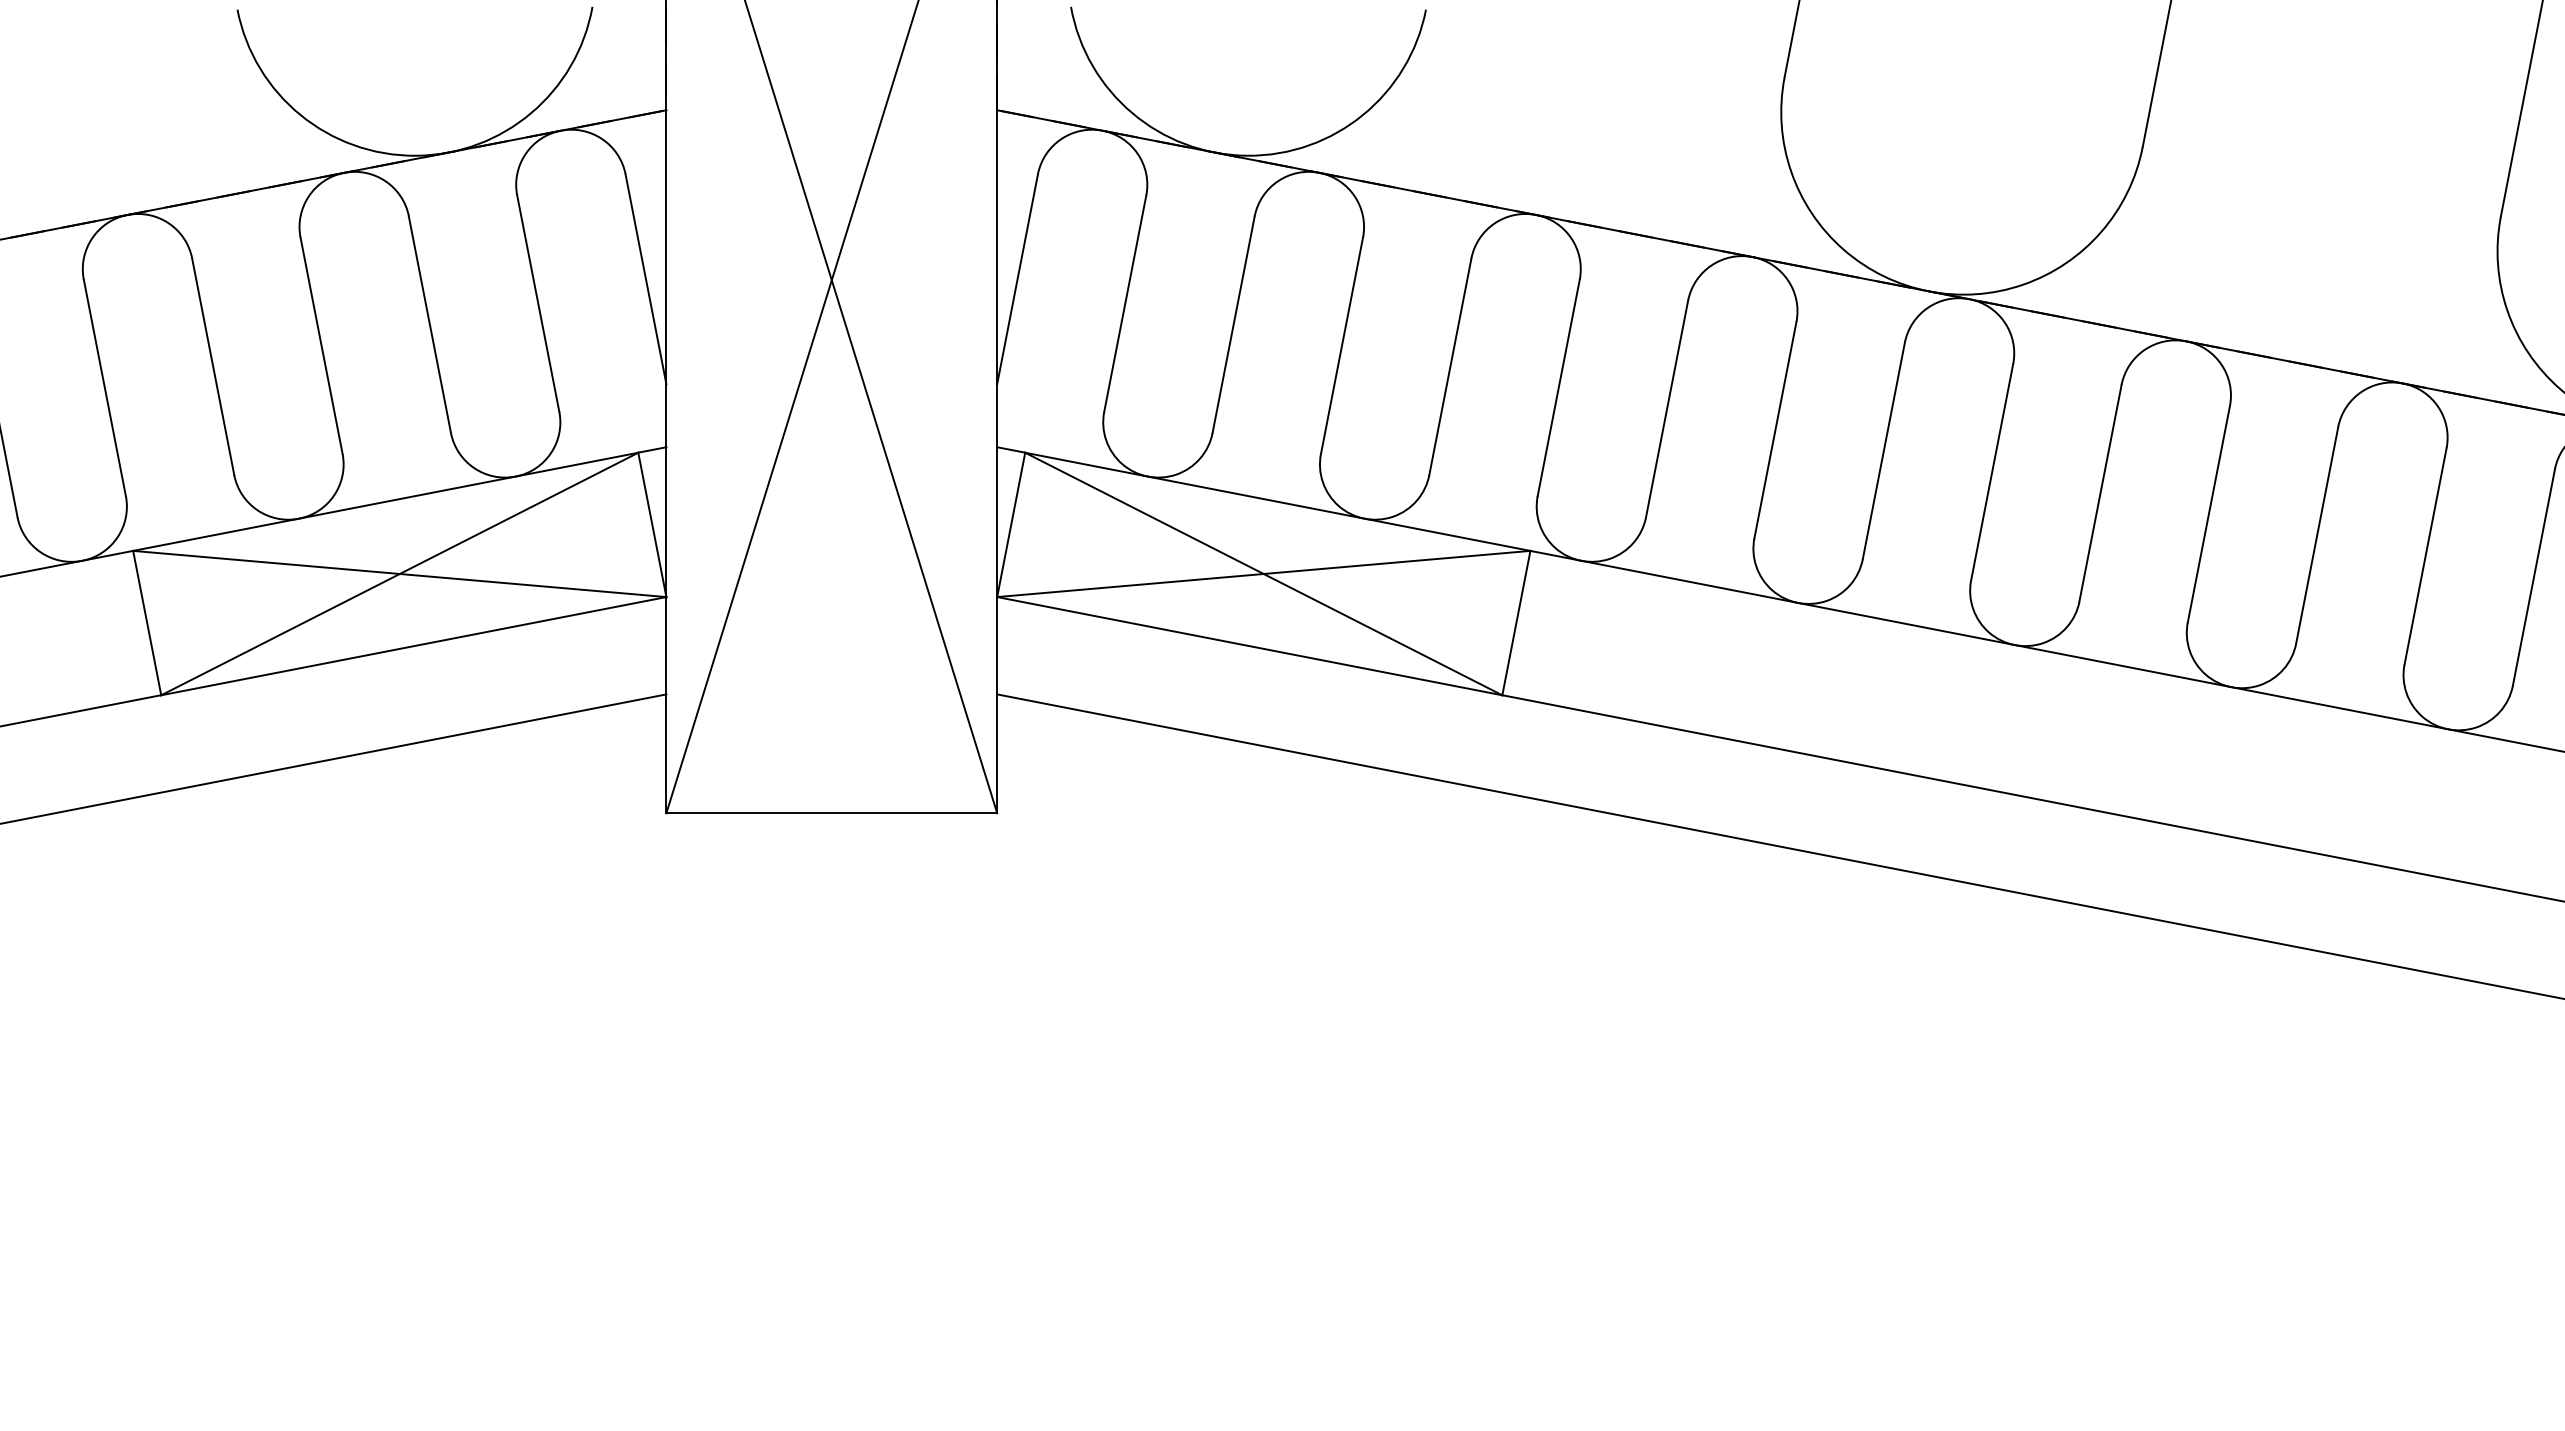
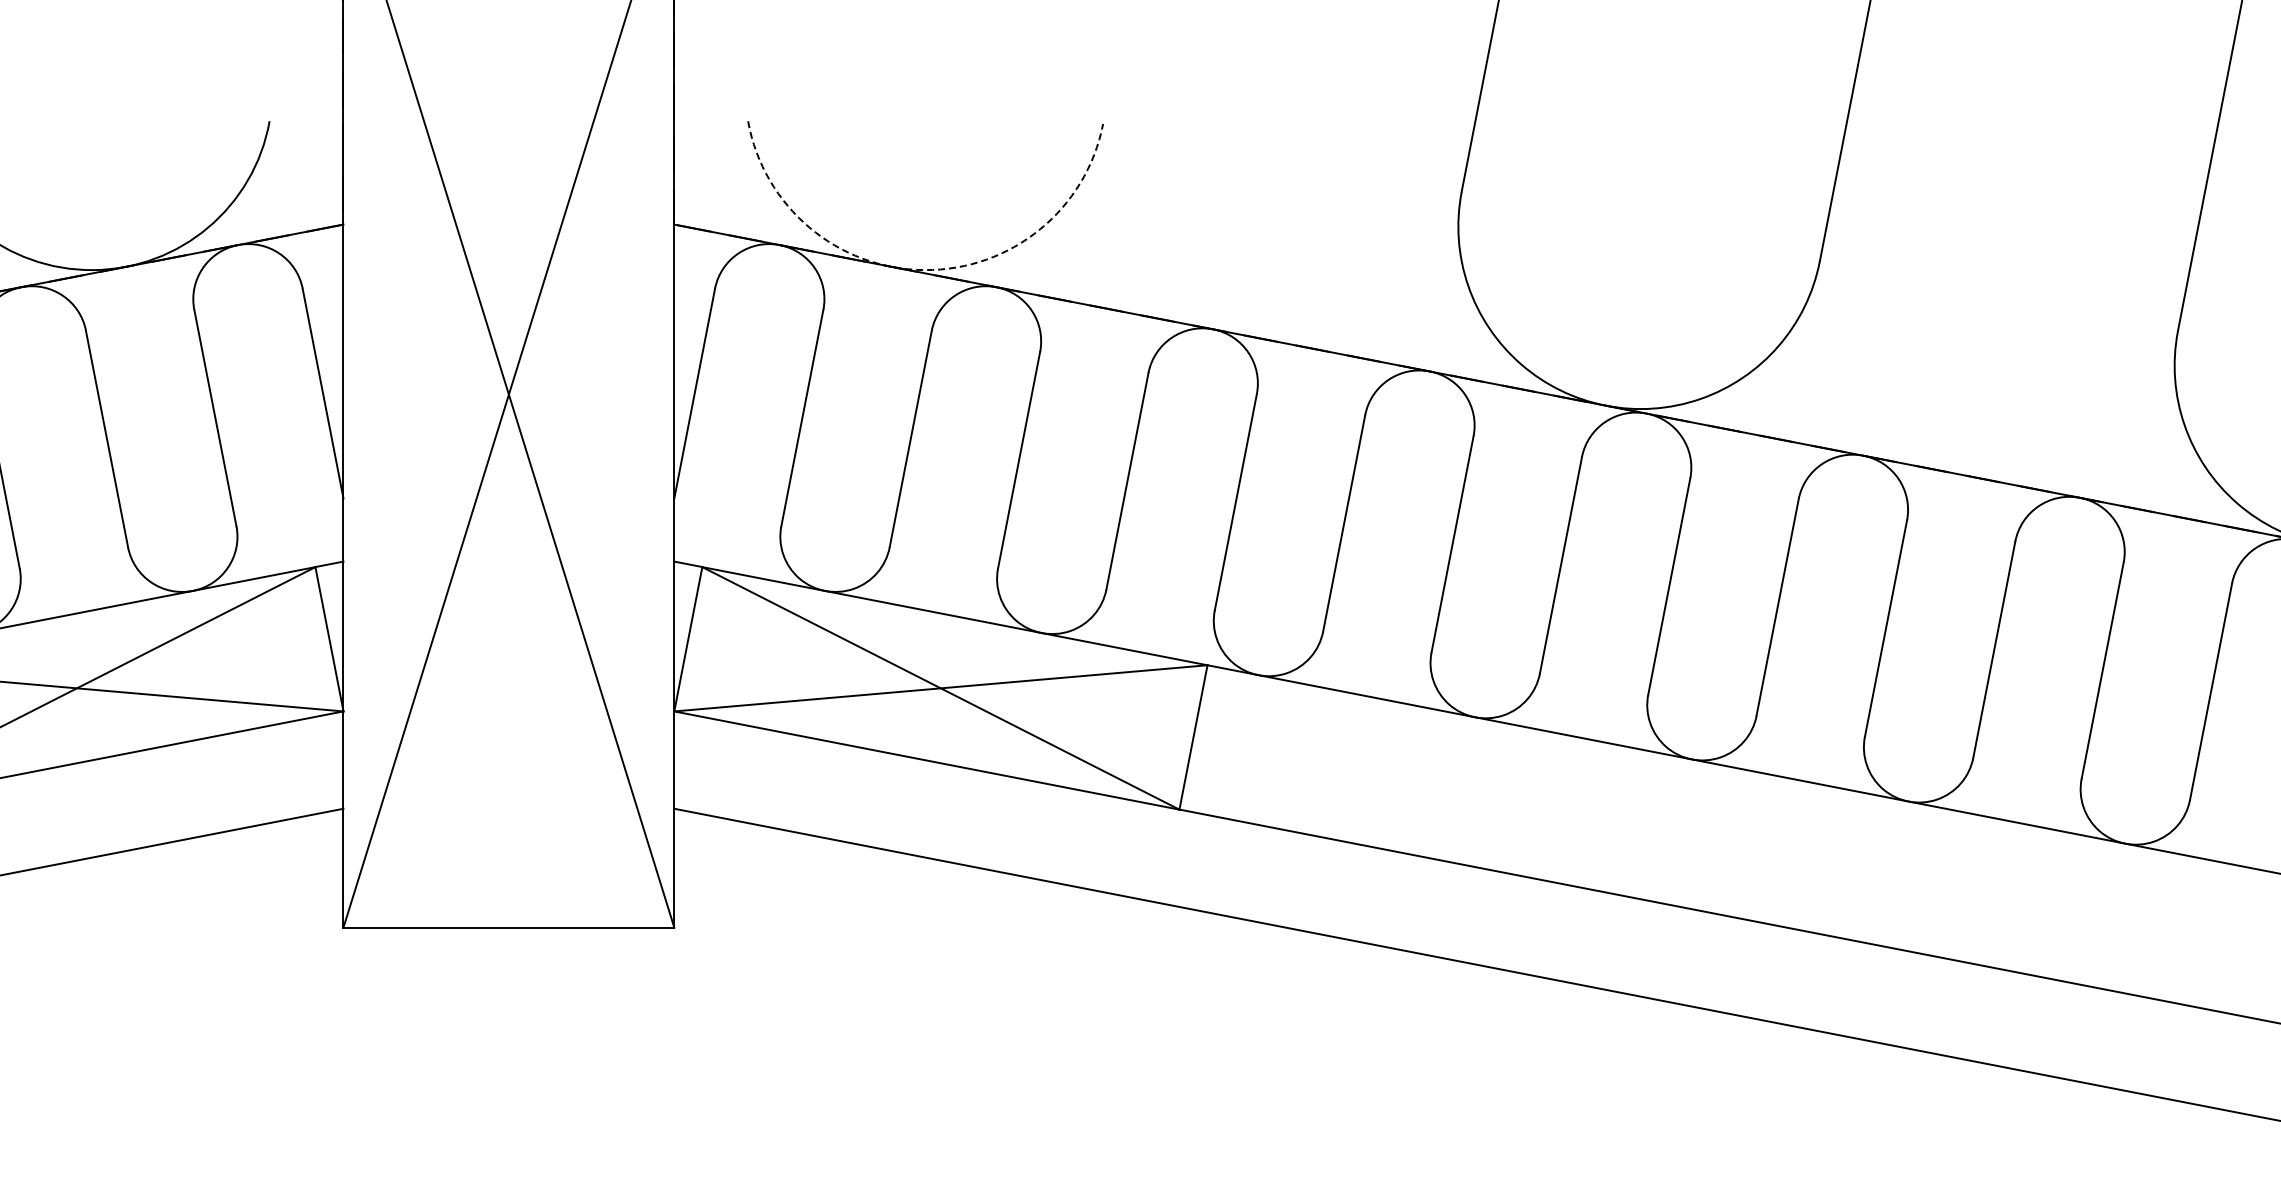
arc: (1247, 155) -> (924, 269), solid -> dashed

